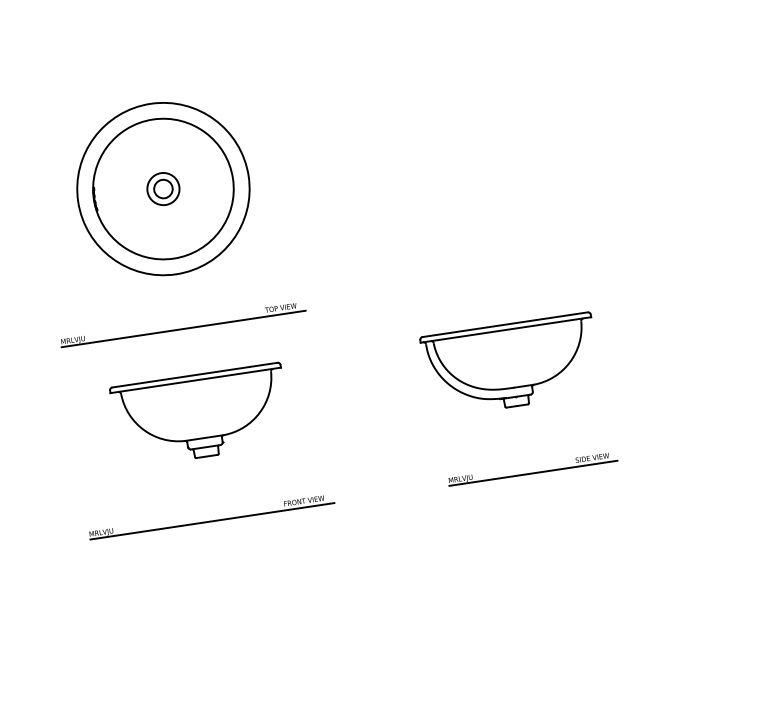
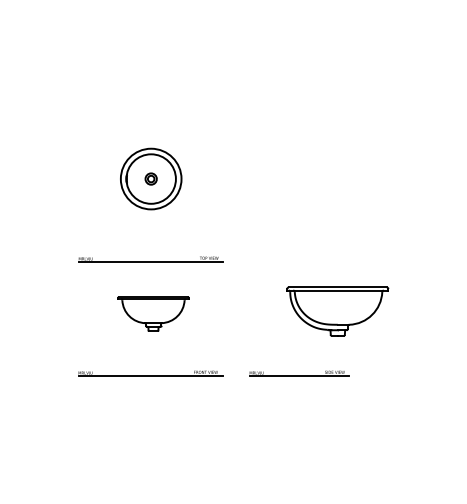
part: (161, 188) -> (150, 178), size x0.6
part: (200, 415) -> (153, 313), size x0.7
part: (533, 468) -> (299, 373), moved

